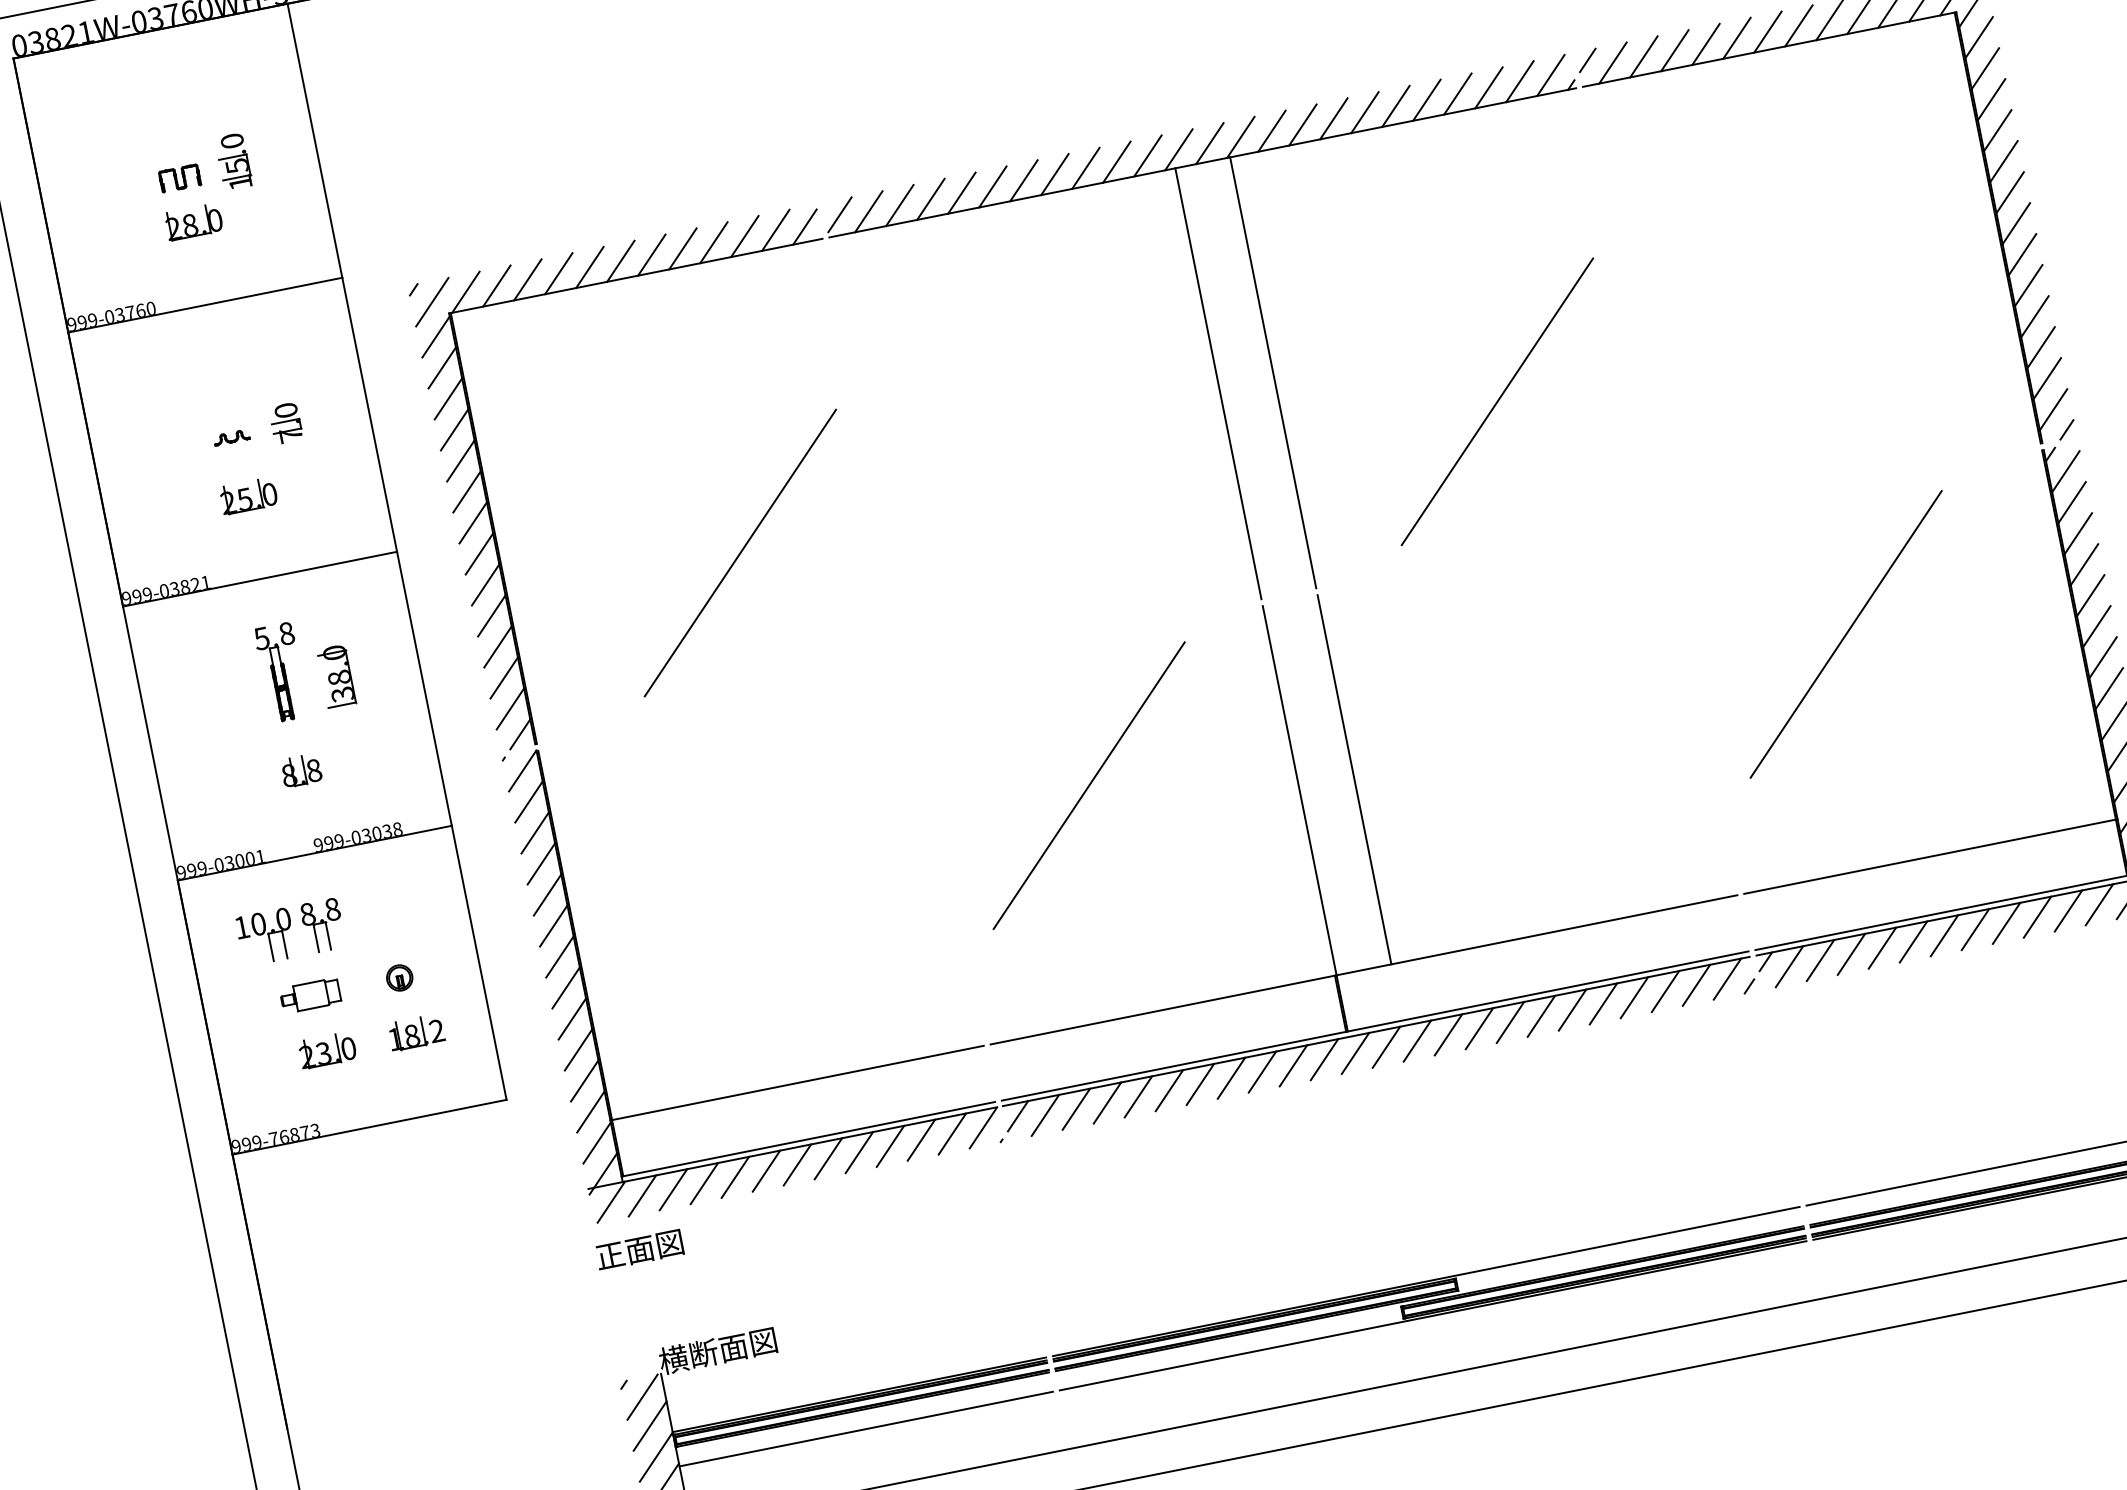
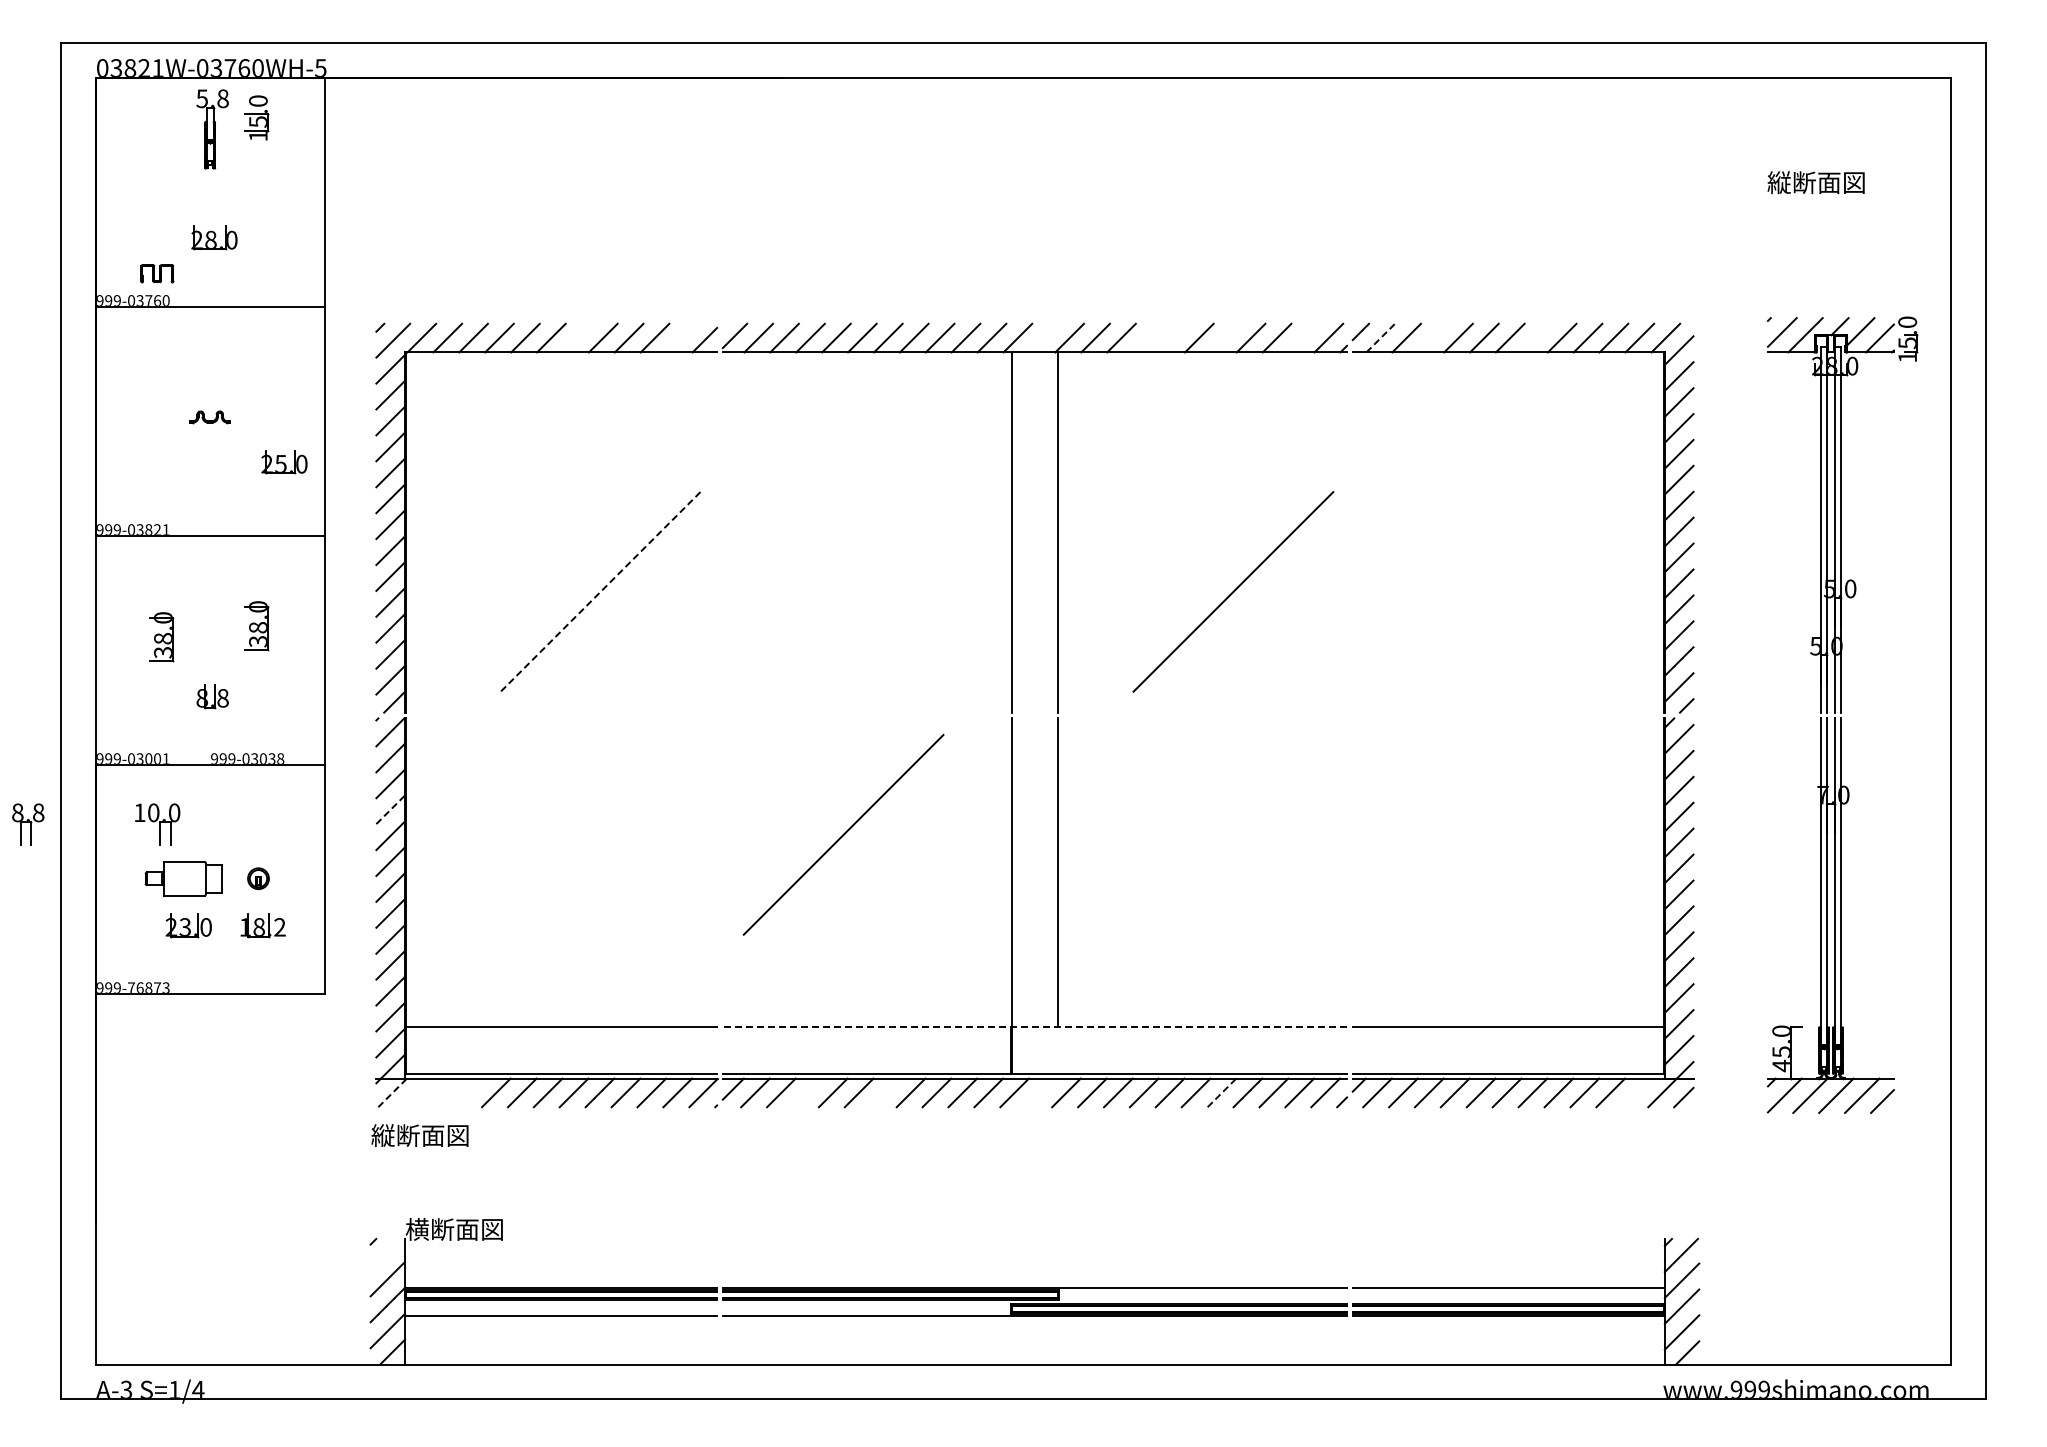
line: (1797, 25) -> (1535, 337), removed
line: (1674, 49) -> (1432, 337), removed
line: (1613, 62) -> (1381, 337), solid -> dashed
line: (1519, 81) -> (1302, 337), removed
line: (1425, 99) -> (1224, 337), removed
line: (1364, 111) -> (1173, 337), removed
line: (1333, 118) -> (1147, 337), removed
line: (1209, 142) -> (1043, 337), removed
part: (234, 161) -> (256, 117), moved
part: (180, 178) -> (157, 273), moved
line: (775, 229) -> (680, 337), removed
line: (650, 254) -> (576, 337), removed
part: (286, 423) -> (256, 414), removed
part: (232, 437) -> (210, 417), size x1.4
part: (248, 496) -> (284, 462), moved
line: (740, 553) -> (600, 592), solid -> dashed
line: (1846, 633) -> (1476, 834), removed
part: (281, 672) -> (212, 129), moved
part: (226, 712) -> (161, 637), added
line: (542, 863) -> (391, 809), solid -> dashed
line: (2099, 904) -> (1636, 1092), removed
part: (323, 925) -> (28, 824), moved
line: (1363, 970) -> (1034, 1027), solid -> dashed
part: (309, 995) -> (183, 878), size x1.6
line: (1603, 1003) -> (1222, 1092), solid -> dashed
line: (1386, 1046) -> (1040, 1092), removed
line: (1199, 1084) -> (884, 1092), removed
line: (1107, 1102) -> (807, 1092), removed
line: (704, 1183) -> (470, 1092), removed
line: (673, 1189) -> (444, 1092), removed
line: (642, 1195) -> (418, 1092), removed
line: (611, 1201) -> (392, 1092), solid -> dashed
text: (653, 1246) -> (419, 1135), 正面図 -> 縦断面図
line: (642, 1396) -> (386, 1254), removed

